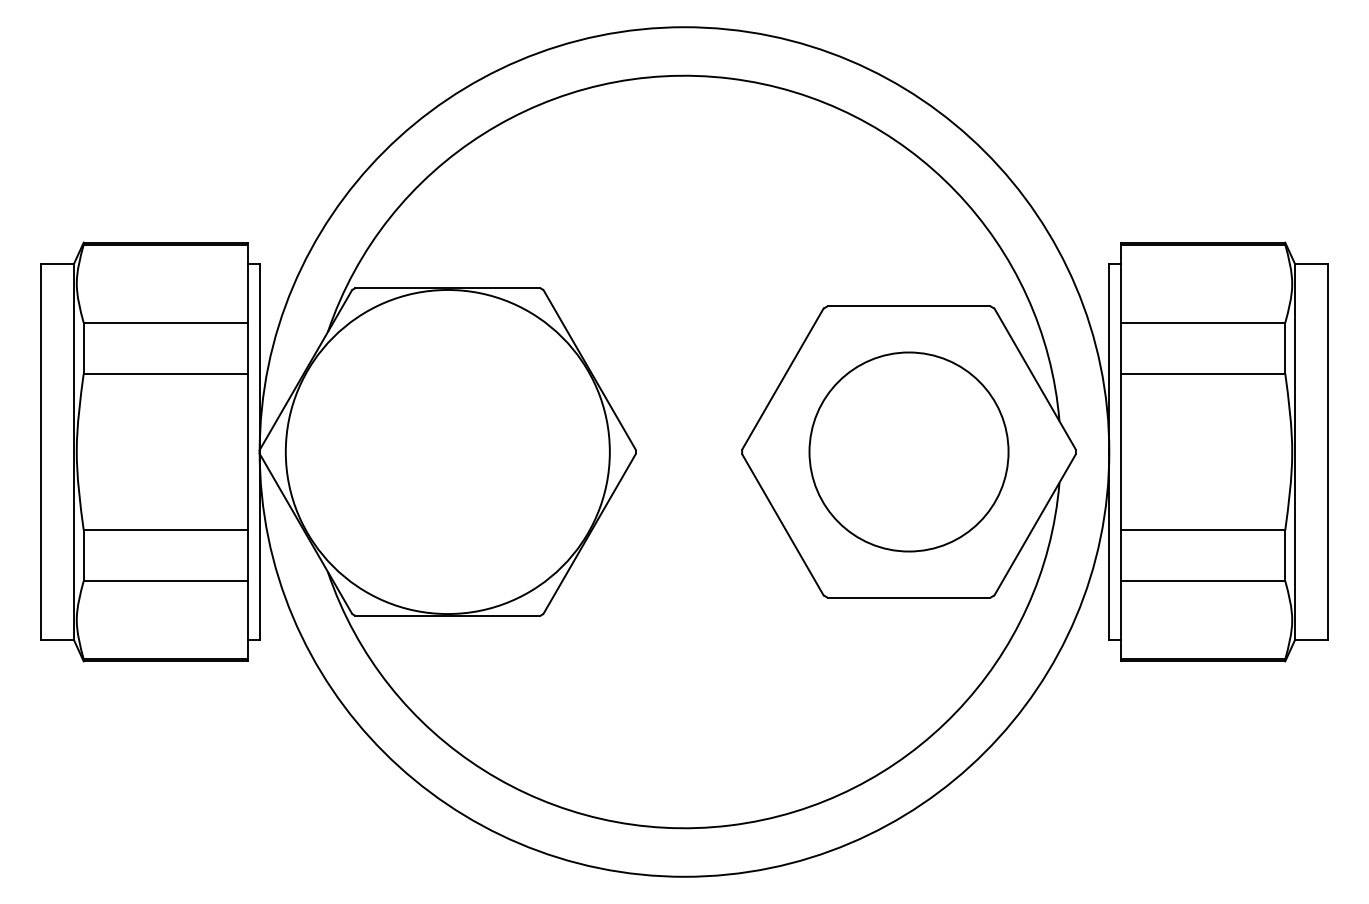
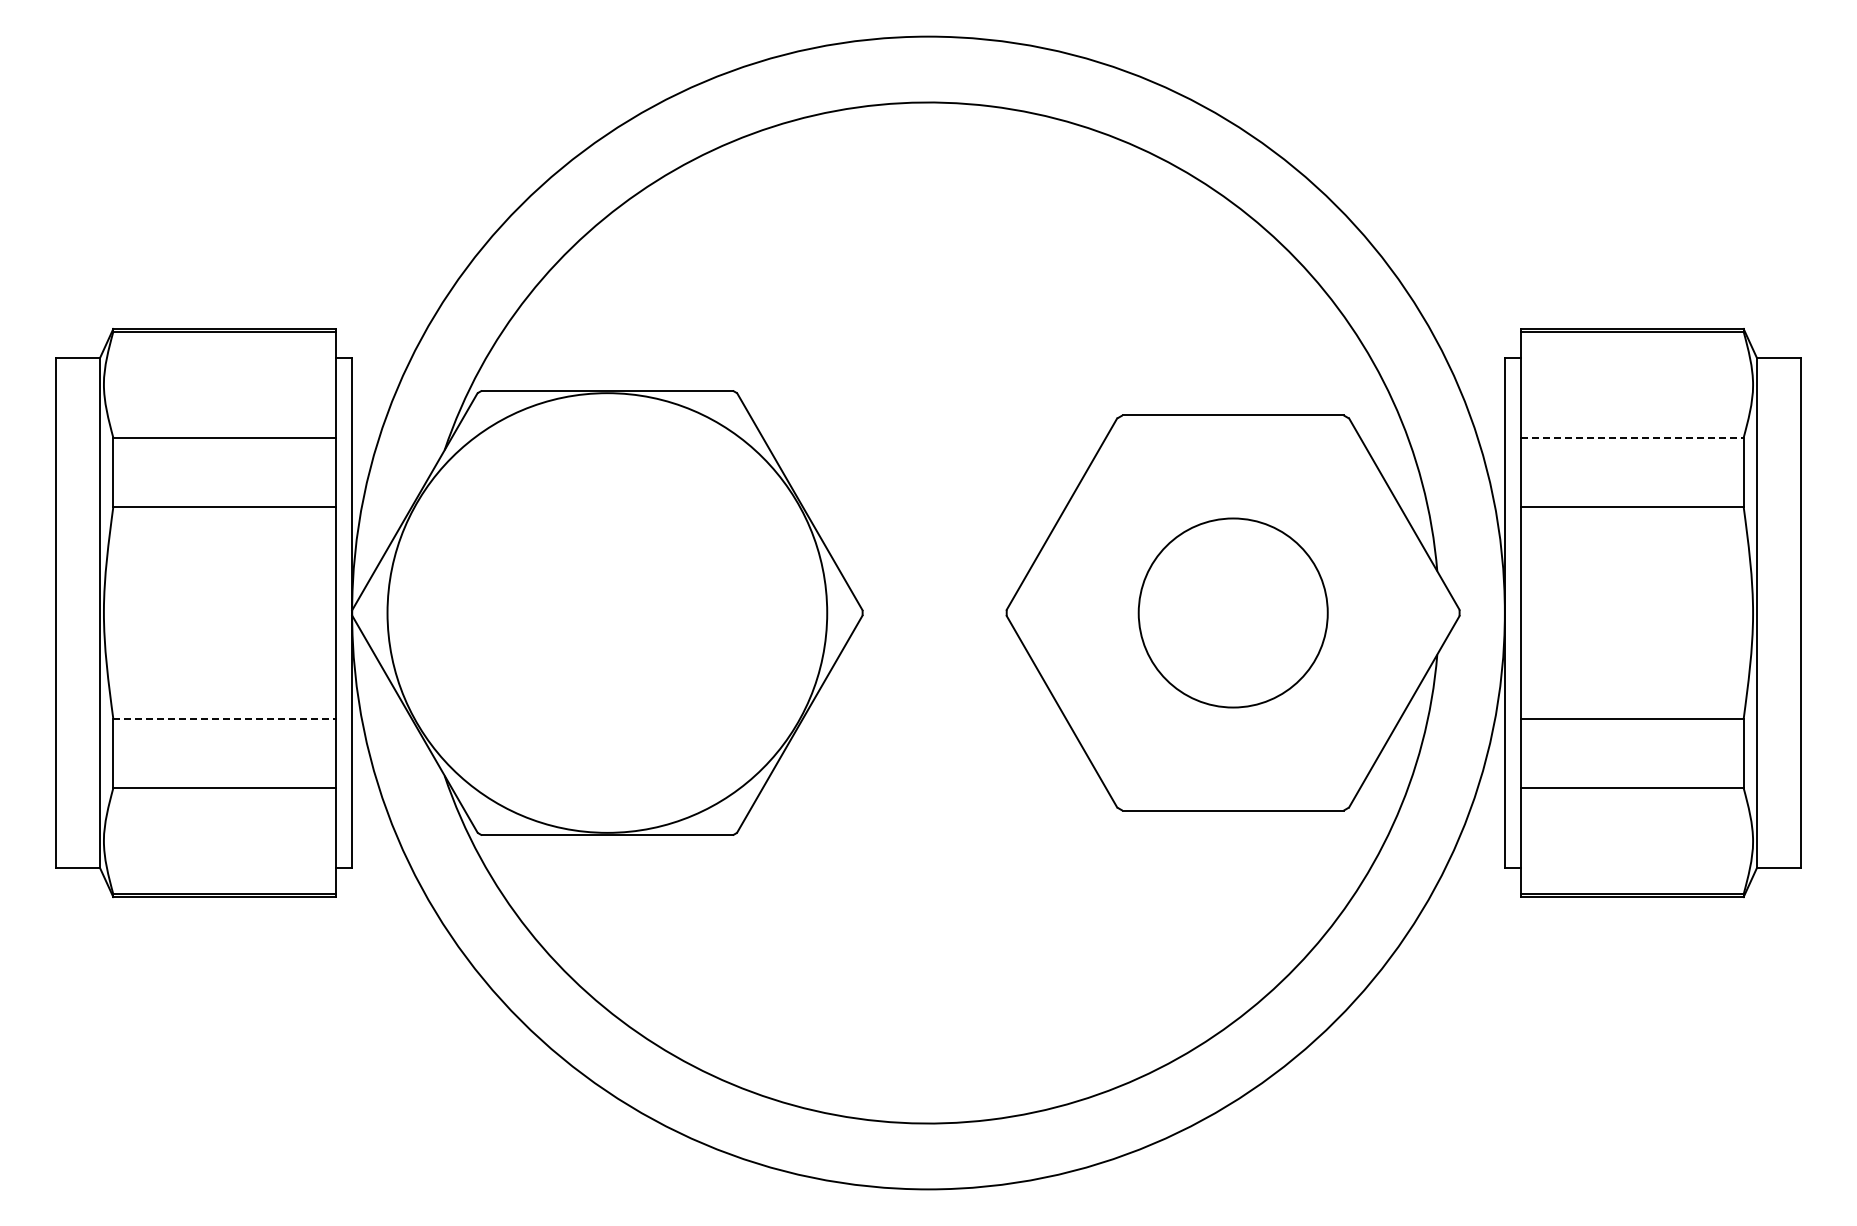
line: (1204, 322) -> (1633, 437), solid -> dashed
circle: (909, 451) -> (1233, 612), size x0.7
line: (166, 530) -> (225, 719), solid -> dashed

